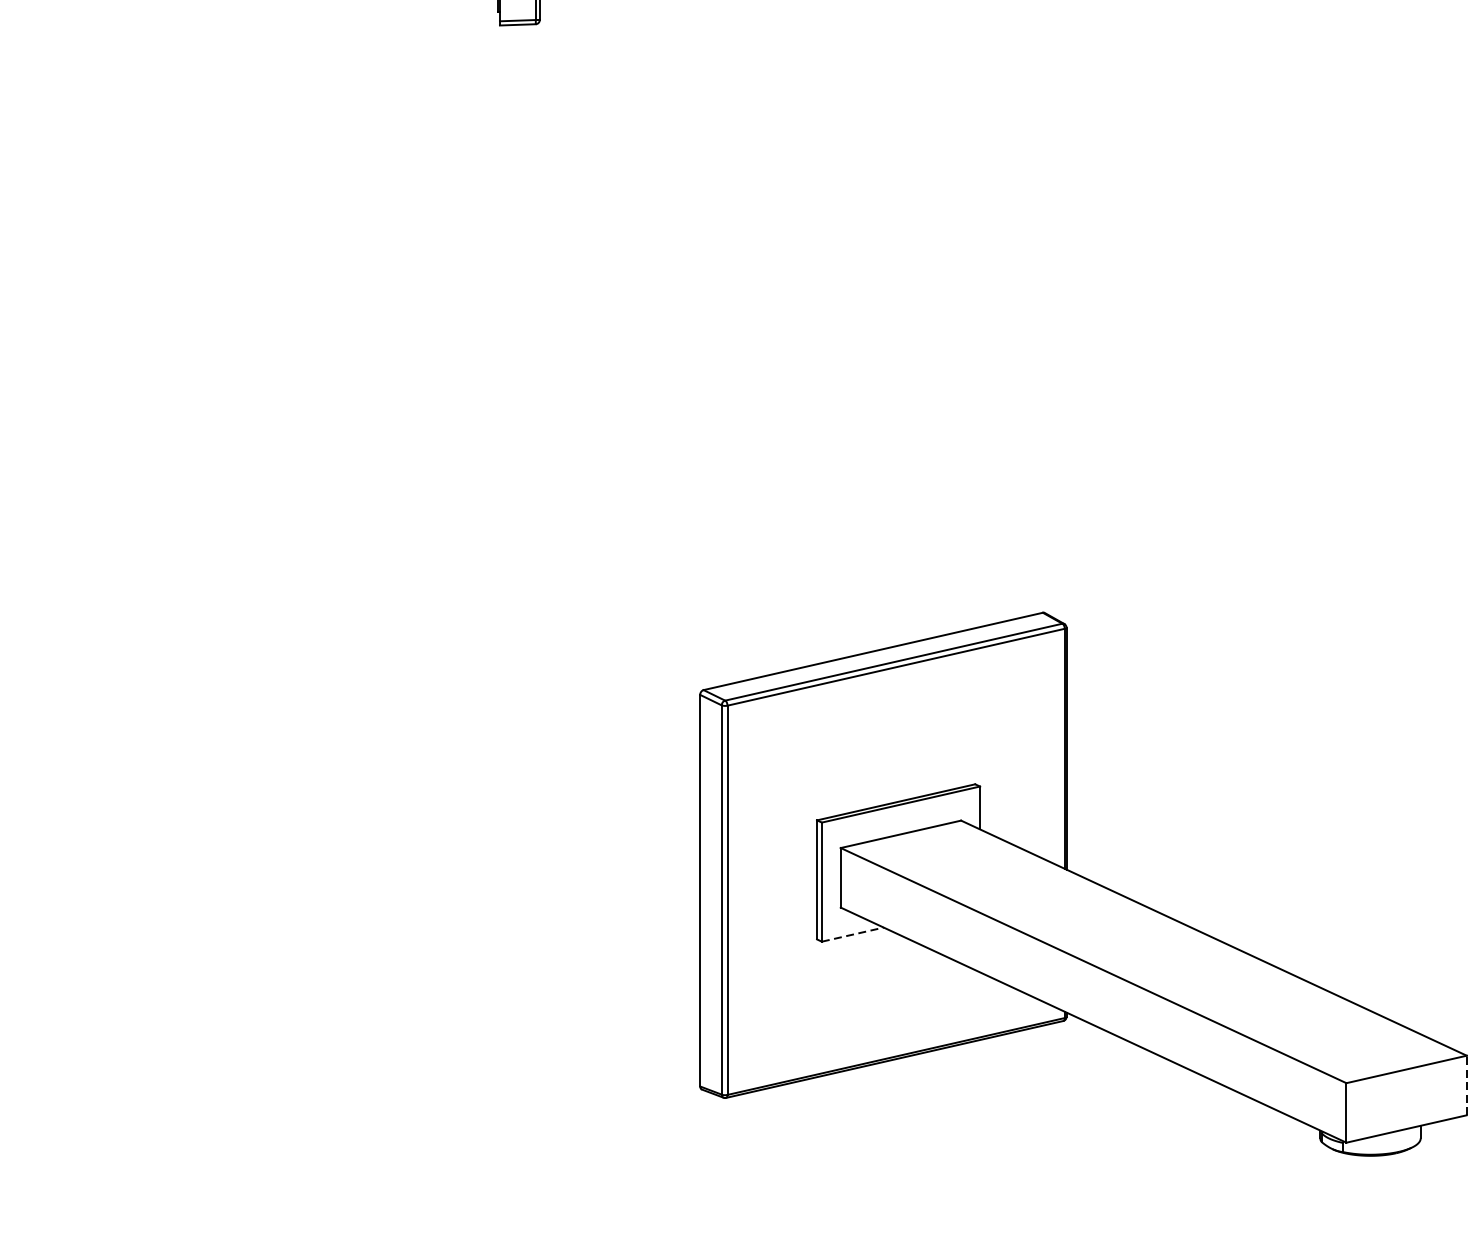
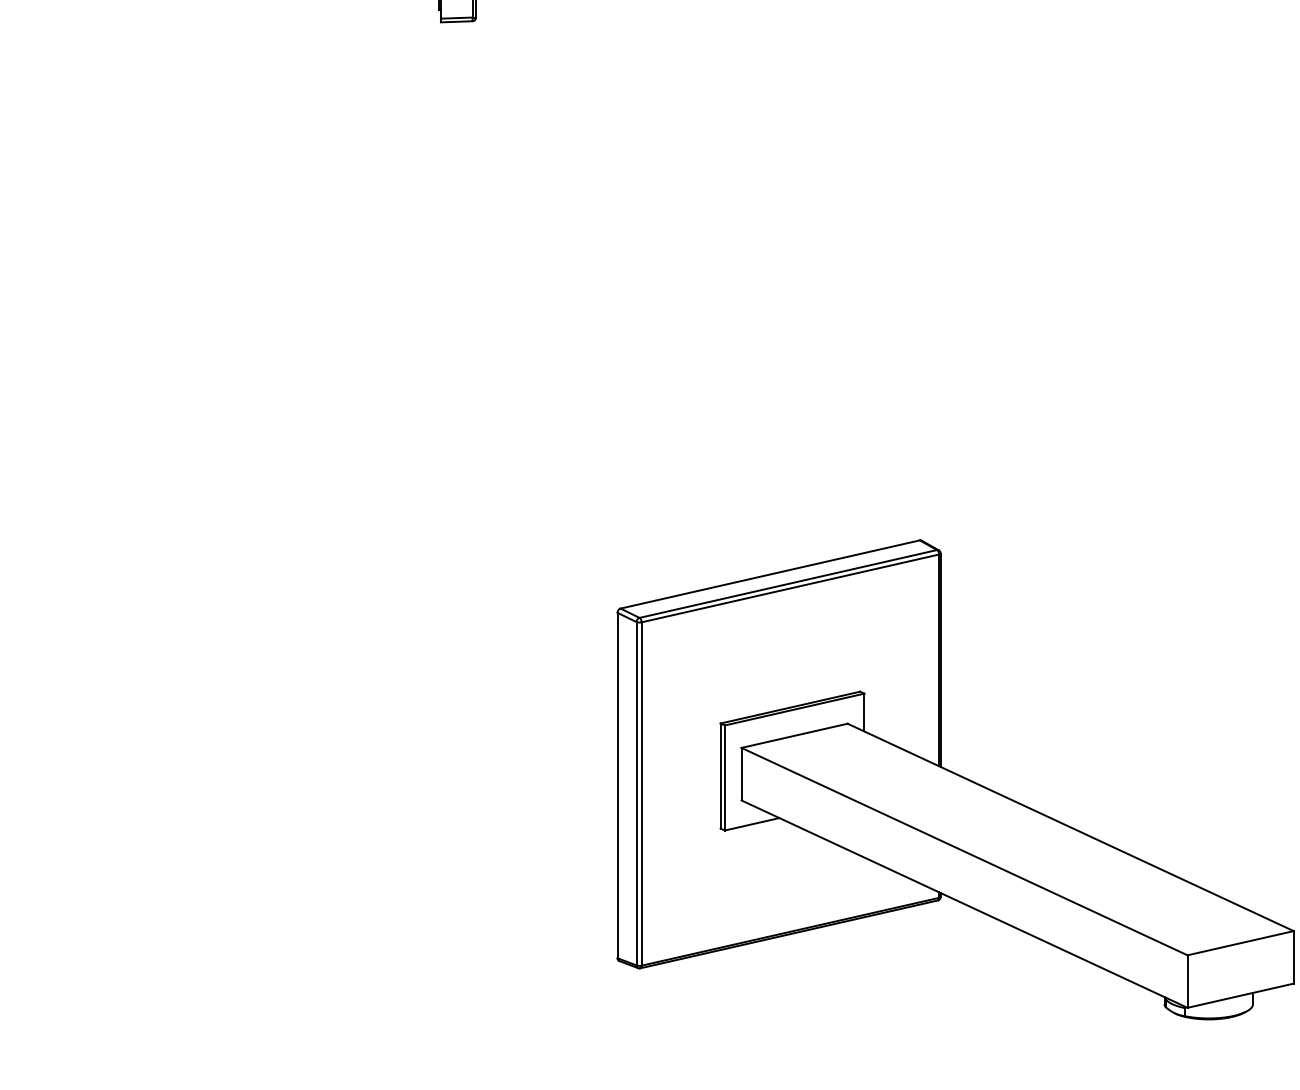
line: (853, 934) -> (752, 824), dashed -> solid
line: (1466, 1084) -> (1293, 956), dashed -> solid

